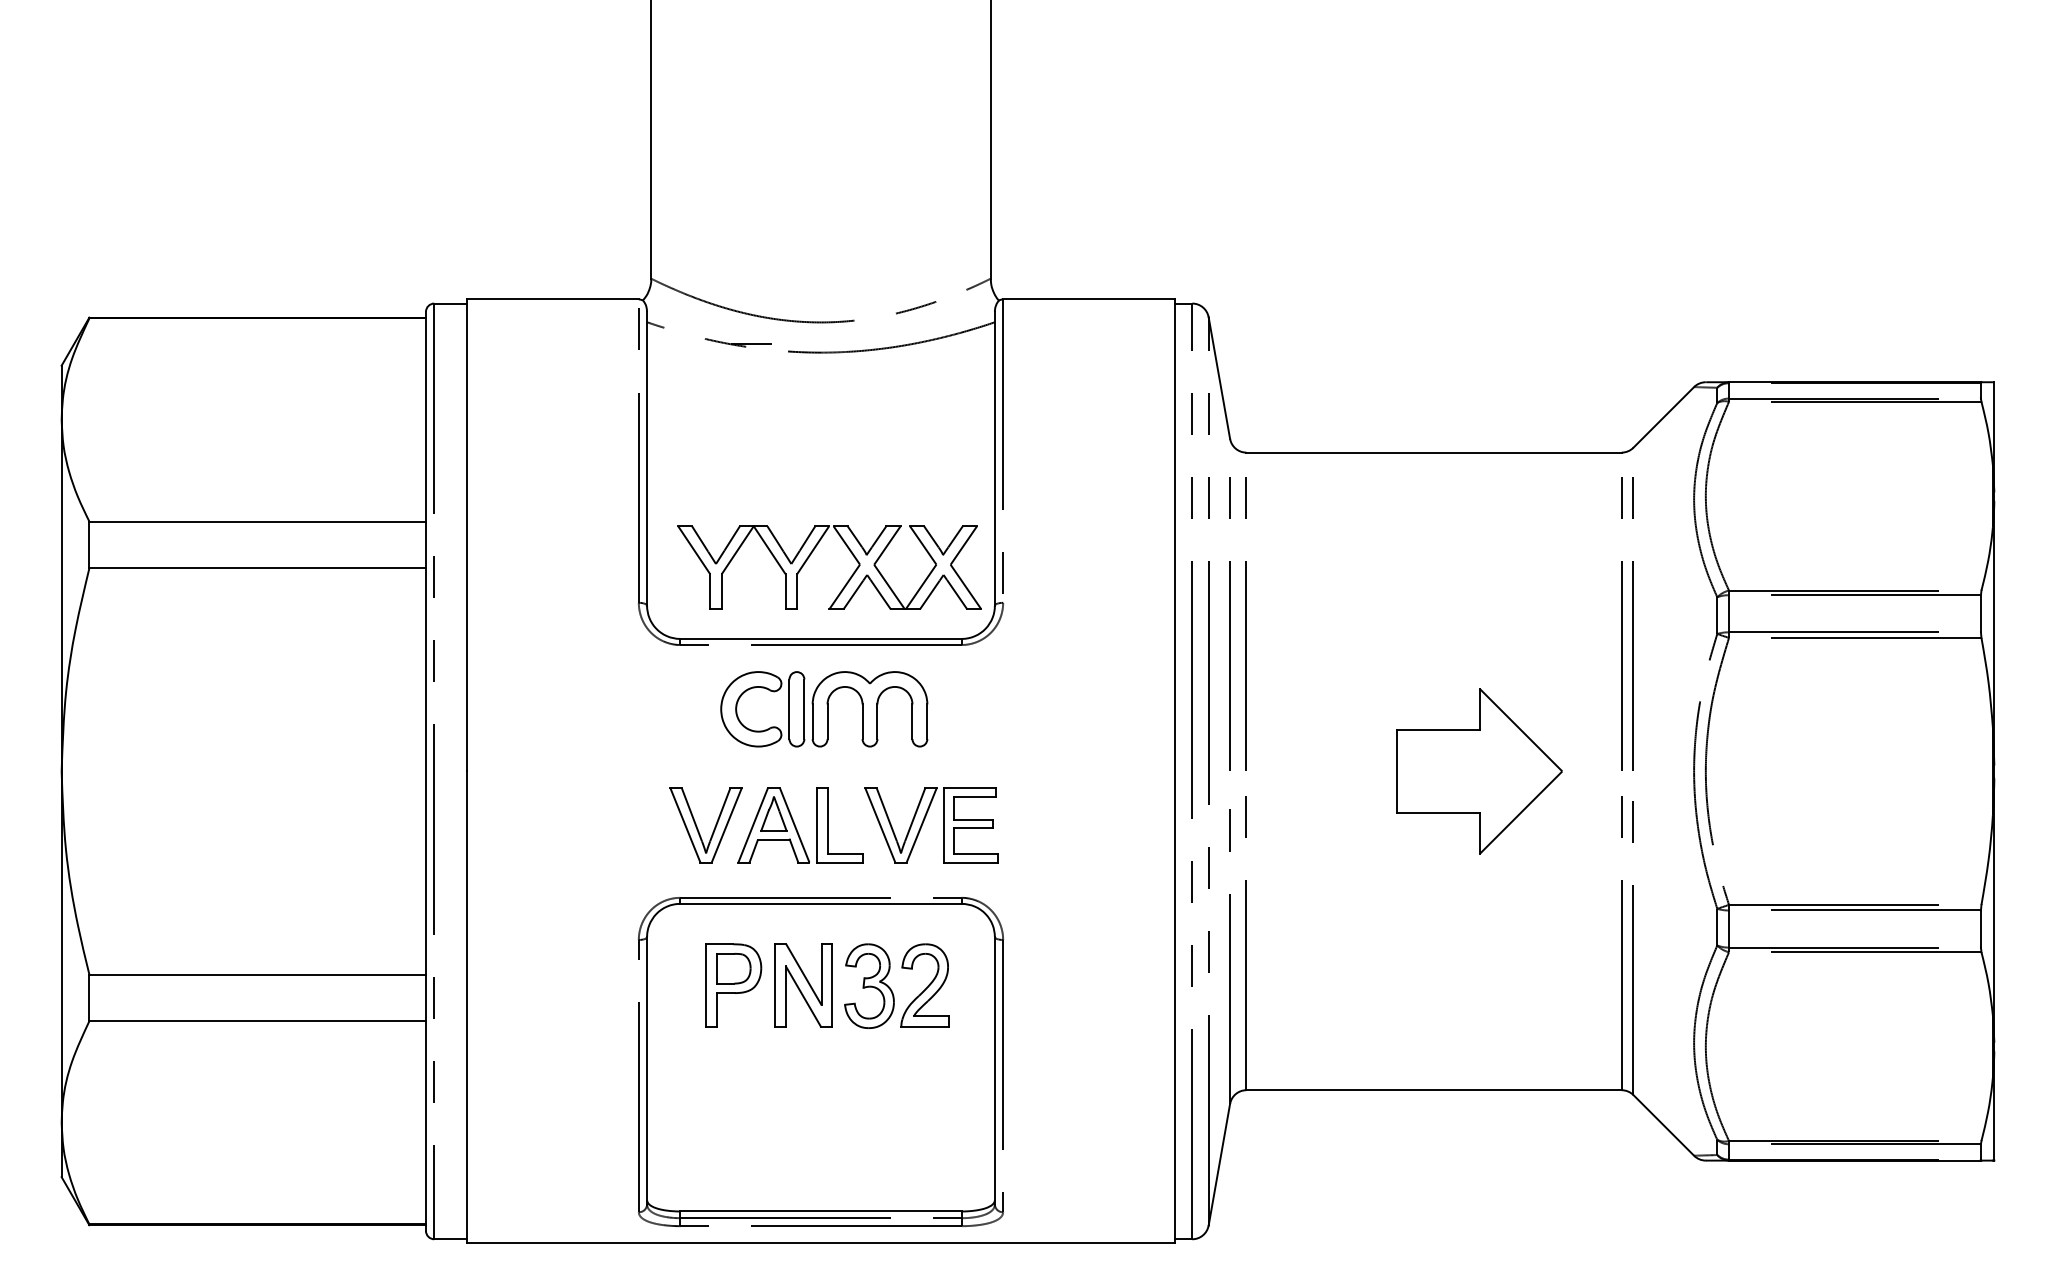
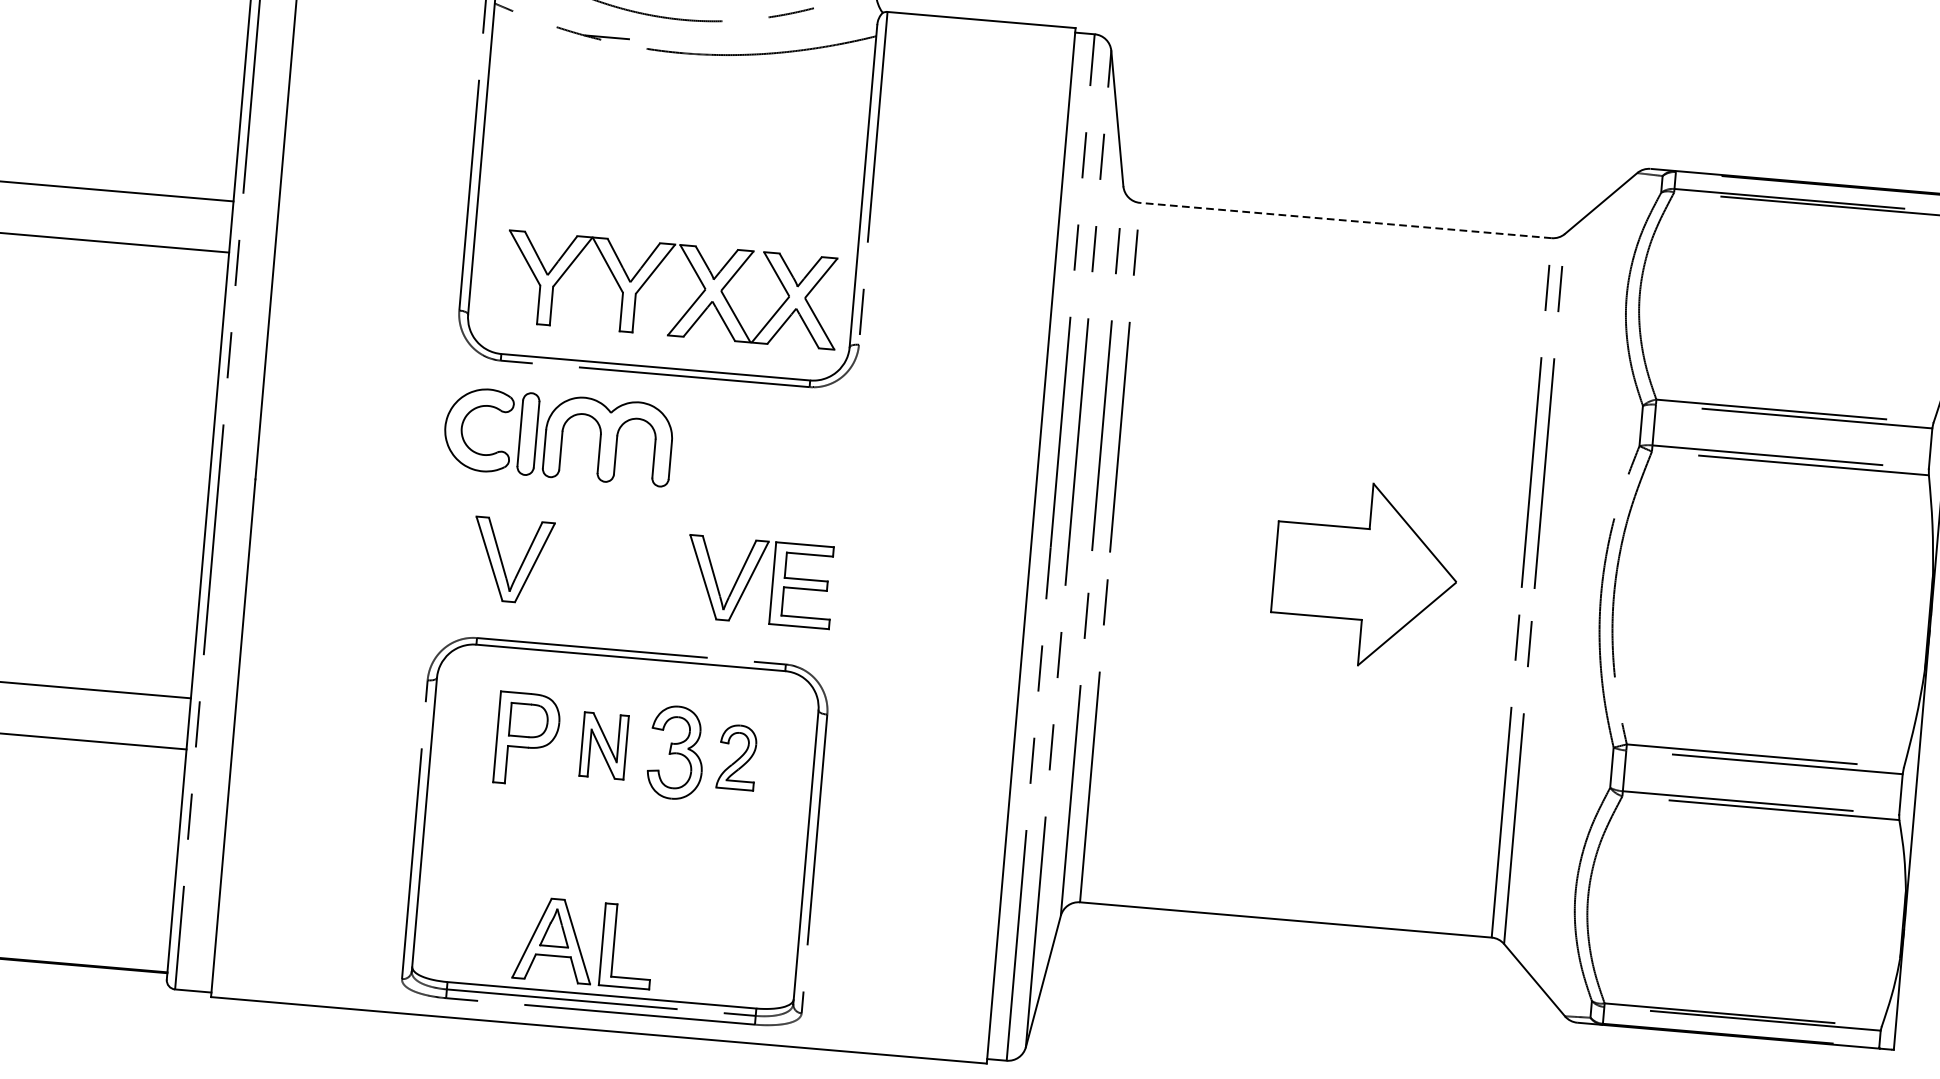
line: (1434, 452) -> (1346, 220), solid -> dashed
part: (824, 709) -> (558, 436), moved
part: (800, 825) -> (583, 942), moved
part: (803, 985) -> (604, 745), size x0.7
part: (924, 985) -> (736, 757), size x0.7

